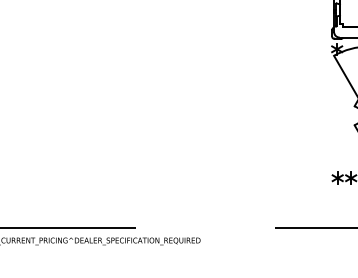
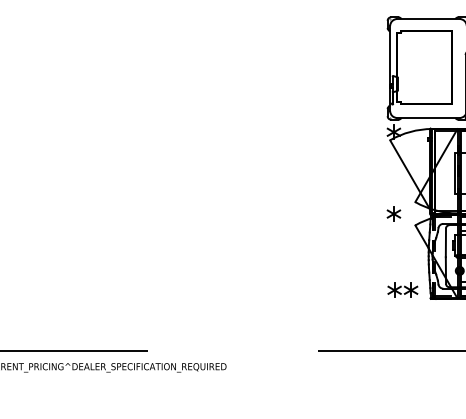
part: (336, 115) -> (393, 213), added

